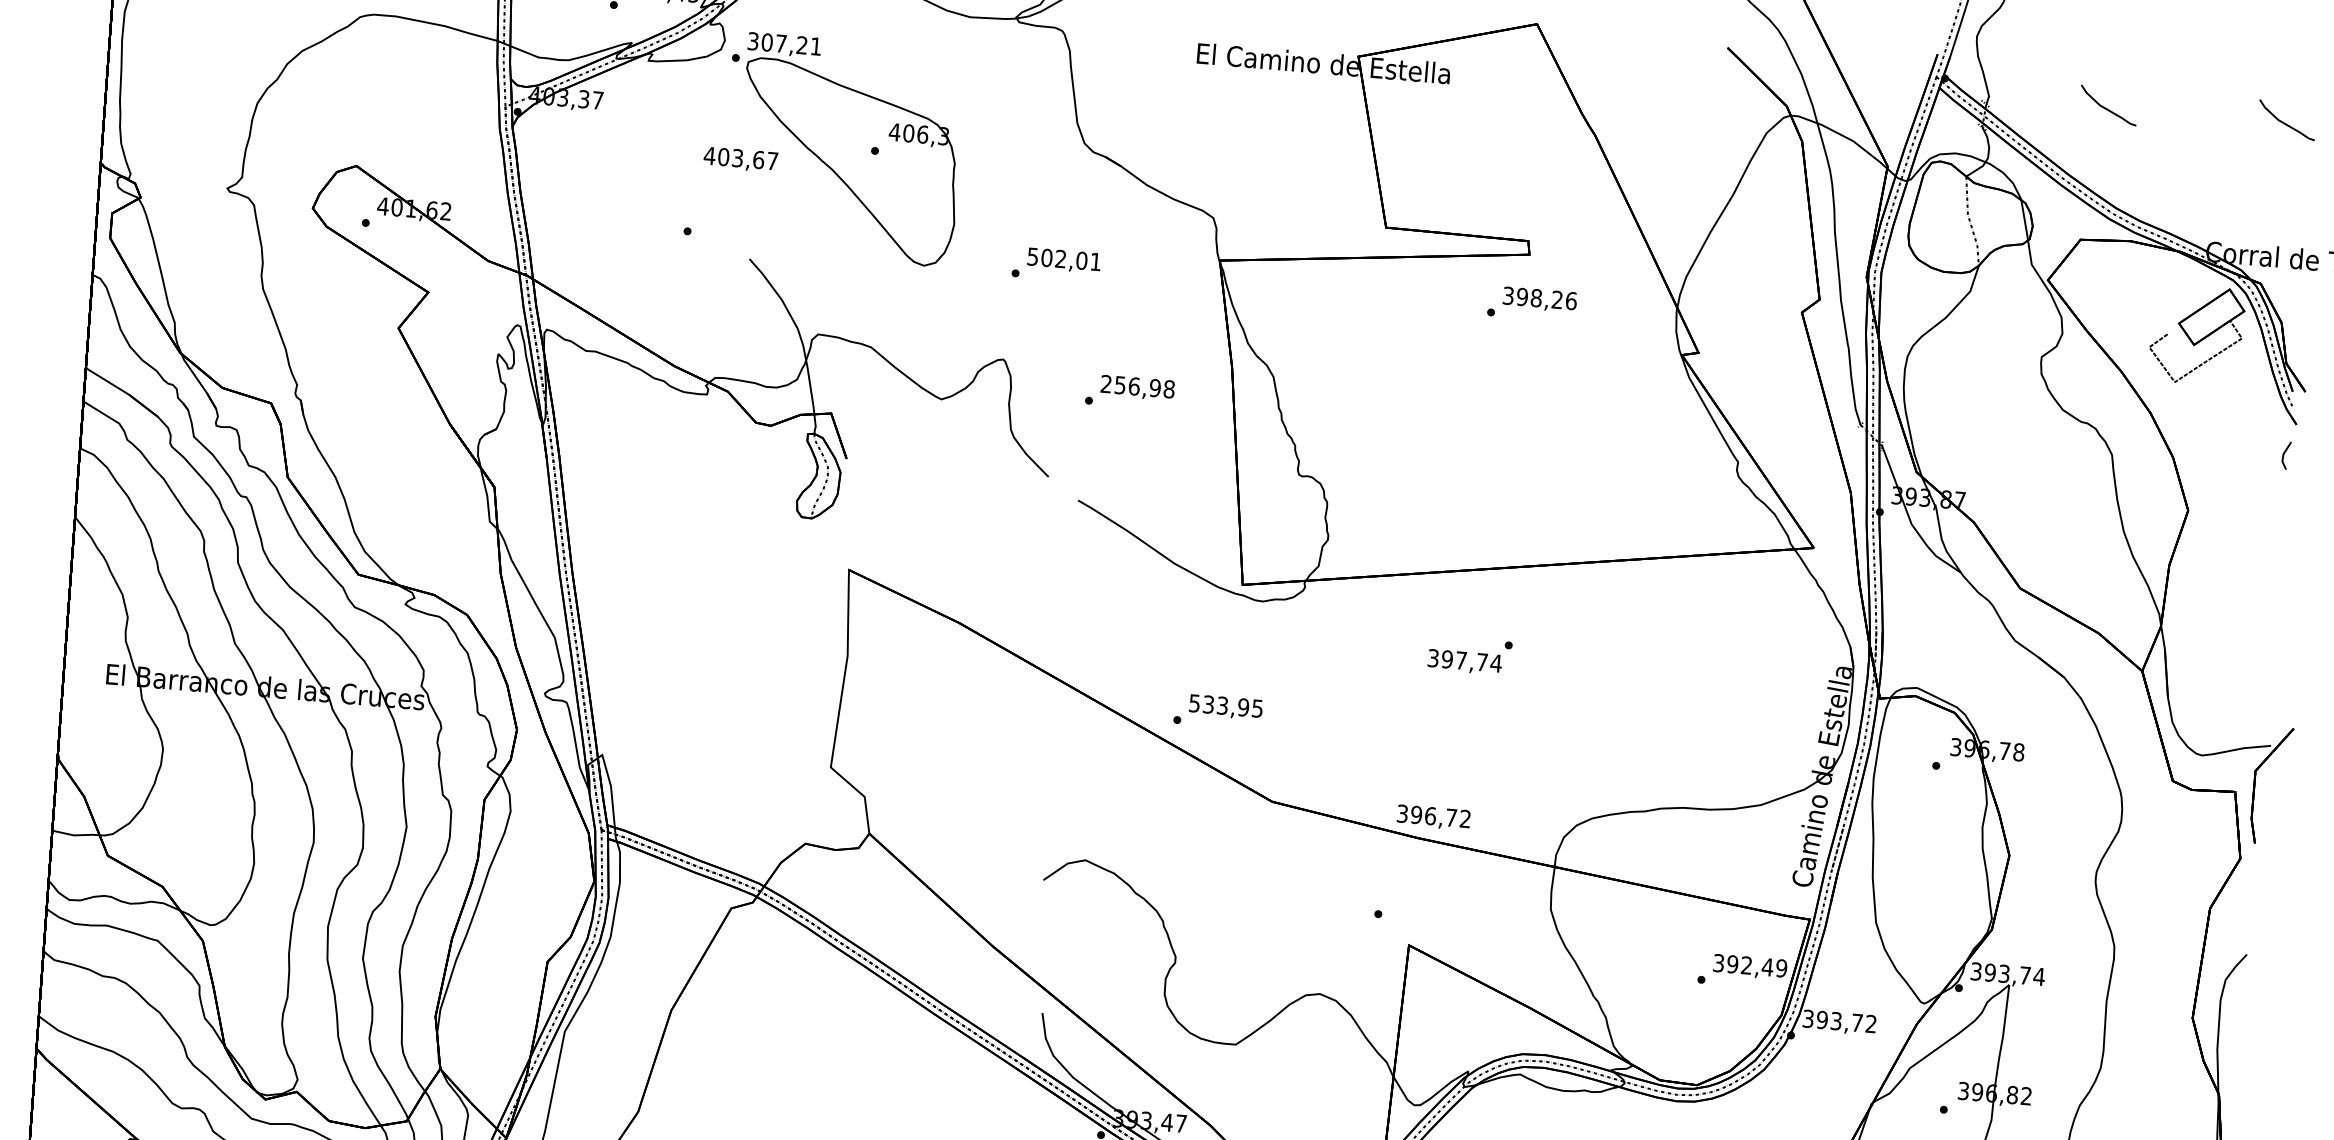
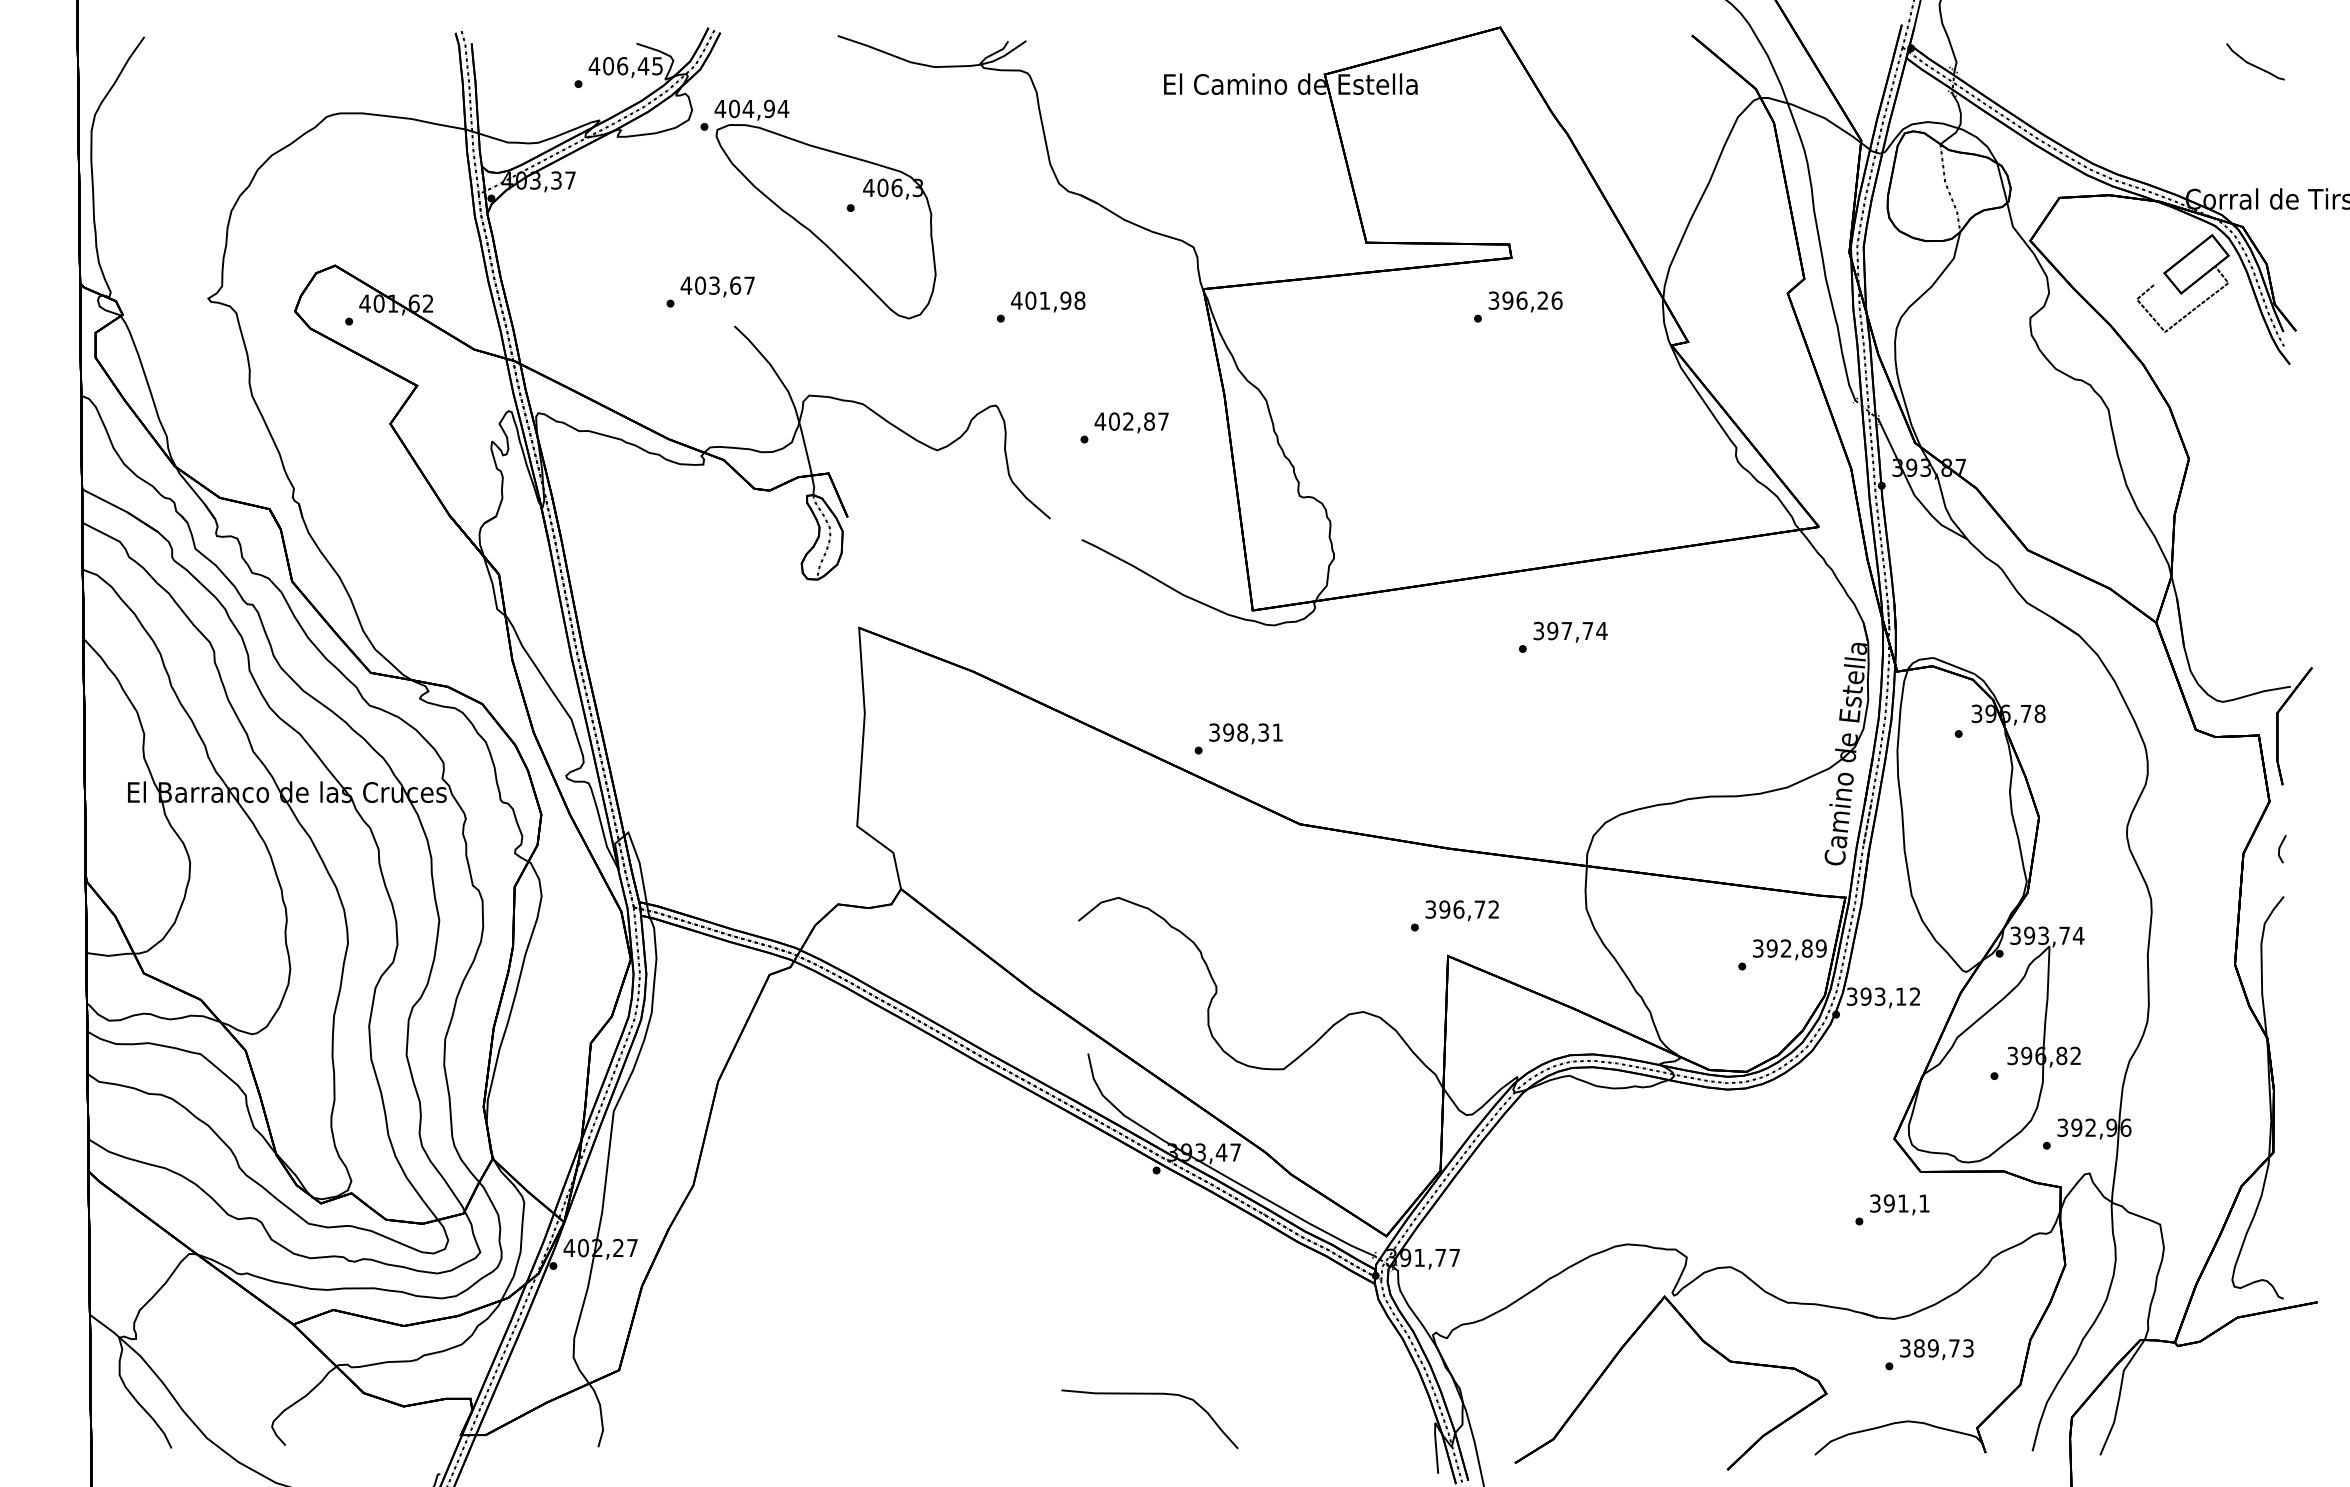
text: (784, 43) -> (751, 108), 307,21 -> 404,94
curve: (2106, 108) -> (2074, 64), removed
text: (740, 159) -> (717, 286), moved
text: (1064, 259) -> (1048, 300), 502,01 -> 401,98
text: (1535, 297) -> (1521, 300), 398,26 -> 396,26
text: (1137, 386) -> (1131, 421), 256,98 -> 402,87
line: (2284, 455) -> (2280, 849), moved
text: (1464, 661) -> (1570, 631), moved
text: (1225, 705) -> (1245, 732), 533,95 -> 398,31
text: (1433, 817) -> (1461, 910), moved
text: (1767, 967) -> (1807, 948), 392,49 -> 392,89
text: (1857, 1022) -> (1901, 996), 393,72 -> 393,12

